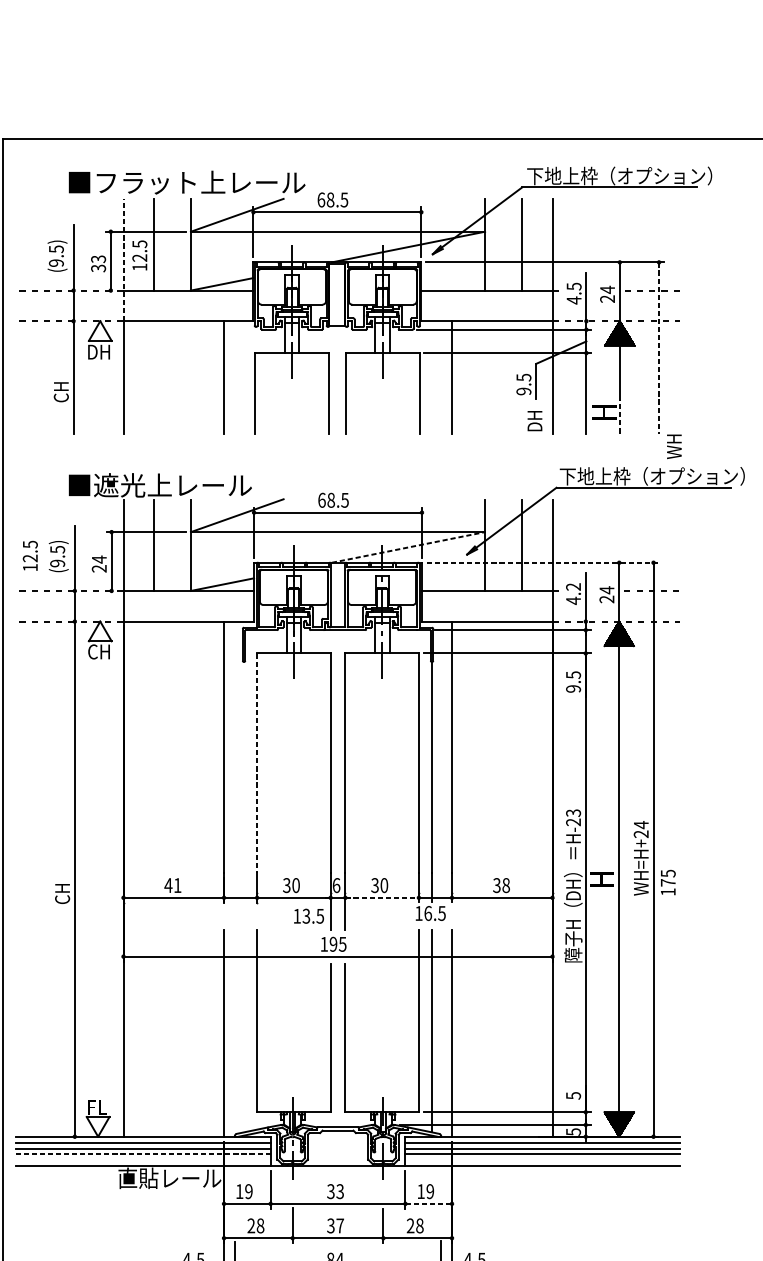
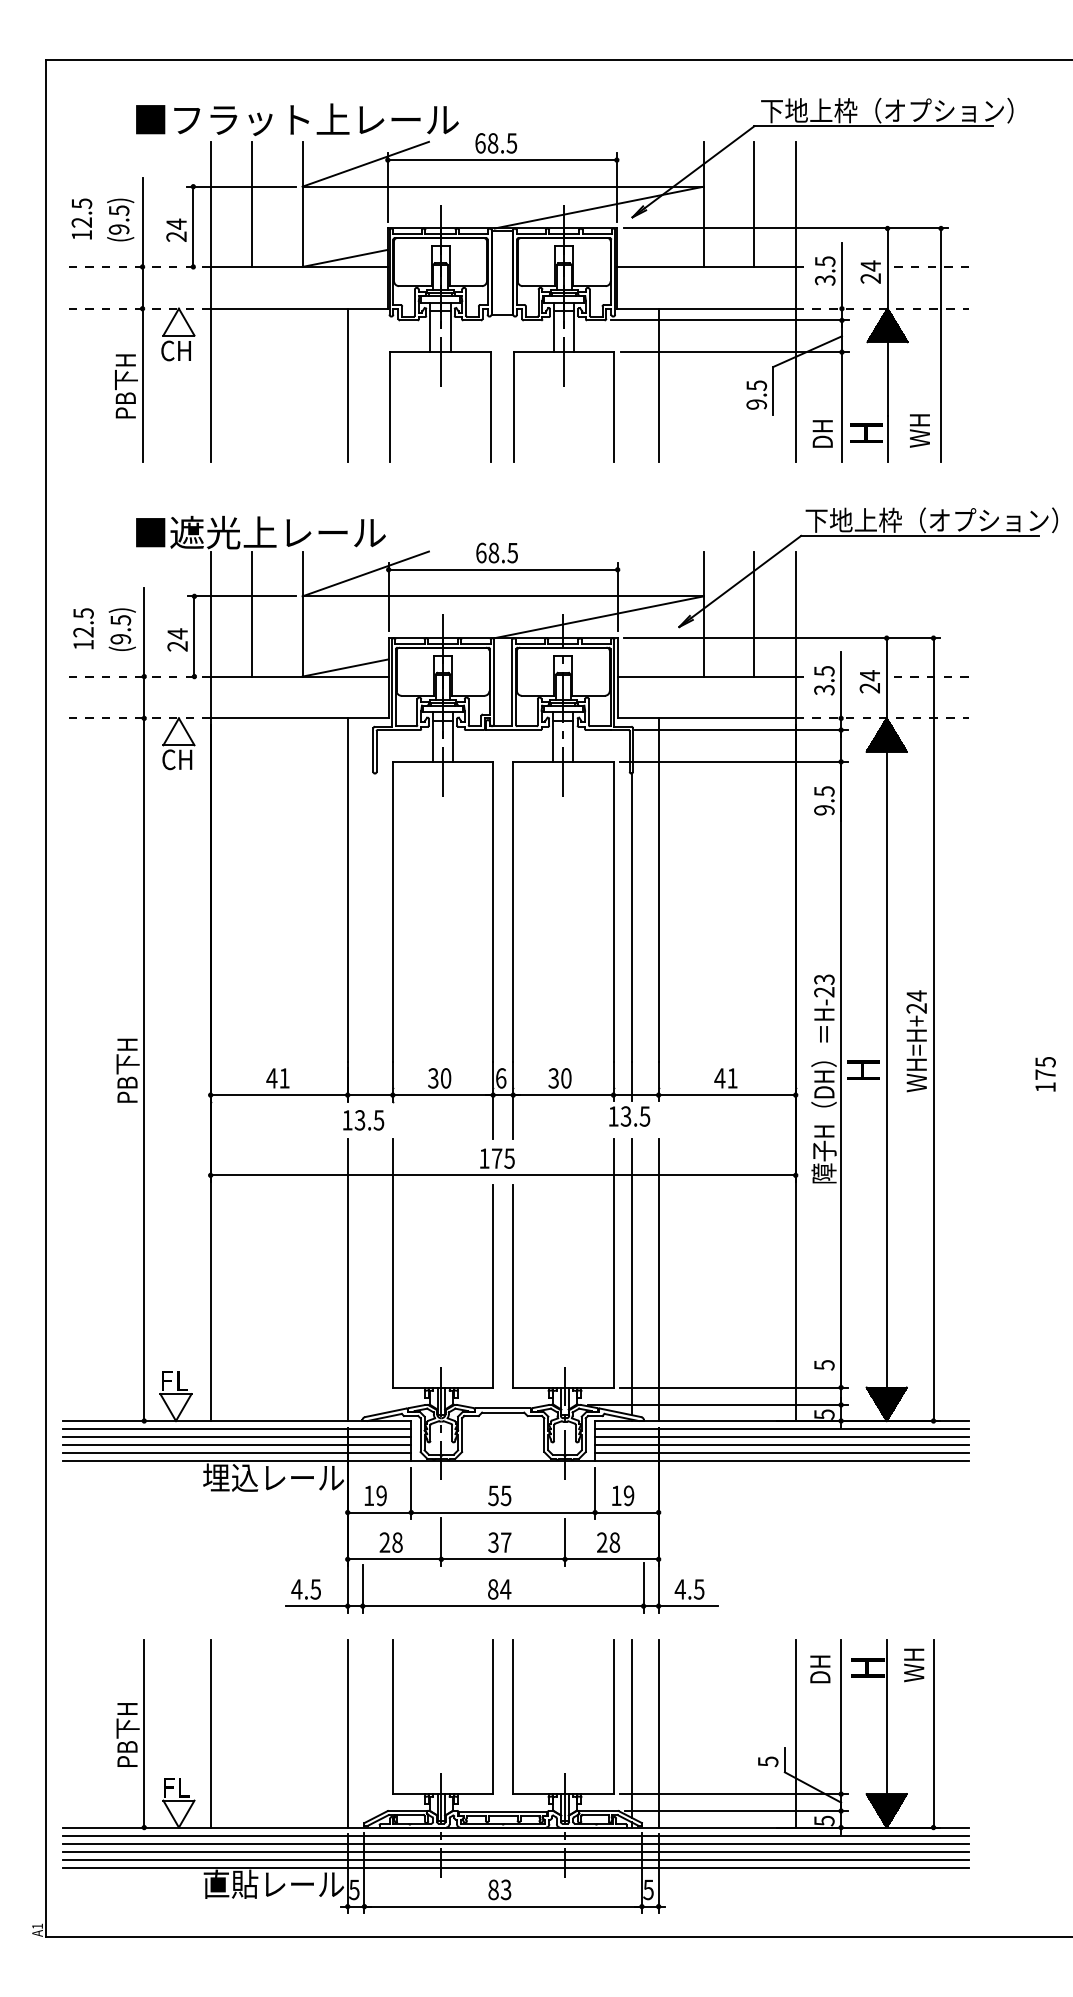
text: (139, 255) -> (81, 218), moved
line: (123, 260) -> (210, 225), dashed -> solid
text: (98, 263) -> (176, 230), 33 -> 24
text: (573, 300) -> (824, 280), 4.5 -> 3.5
line: (659, 348) -> (941, 345), dashed -> solid
text: (98, 351) -> (176, 350), DH -> CH
text: (61, 378) -> (126, 386), CH -> PB下H
line: (619, 417) -> (887, 439), dashed -> solid
text: (534, 420) -> (822, 433), moved
text: (674, 446) -> (919, 430), moved
line: (408, 547) -> (599, 617), dashed -> solid
line: (542, 563) -> (782, 638), dashed -> solid
text: (573, 593) -> (824, 680), 4.2 -> 3.5
line: (256, 763) -> (392, 911), dashed -> solid
text: (62, 879) -> (127, 1070), CH -> PB下H
text: (668, 882) -> (1045, 1074), moved
text: (501, 885) -> (725, 1078), 38 -> 41
line: (382, 898) -> (563, 1095), dashed -> solid
text: (427, 913) -> (625, 1116), 16.5 -> 13.5
text: (308, 916) -> (363, 1120), moved
text: (333, 944) -> (496, 1158), 195 -> 175
line: (143, 1154) -> (237, 1445), dashed -> solid
line: (143, 1160) -> (237, 1453), added
line: (542, 1160) -> (782, 1453), added
text: (138, 1178) -> (230, 1477), 直貼レール -> 埋込レール
text: (335, 1191) -> (499, 1495), 33 -> 55
line: (428, 1203) -> (626, 1512), dashed -> solid

